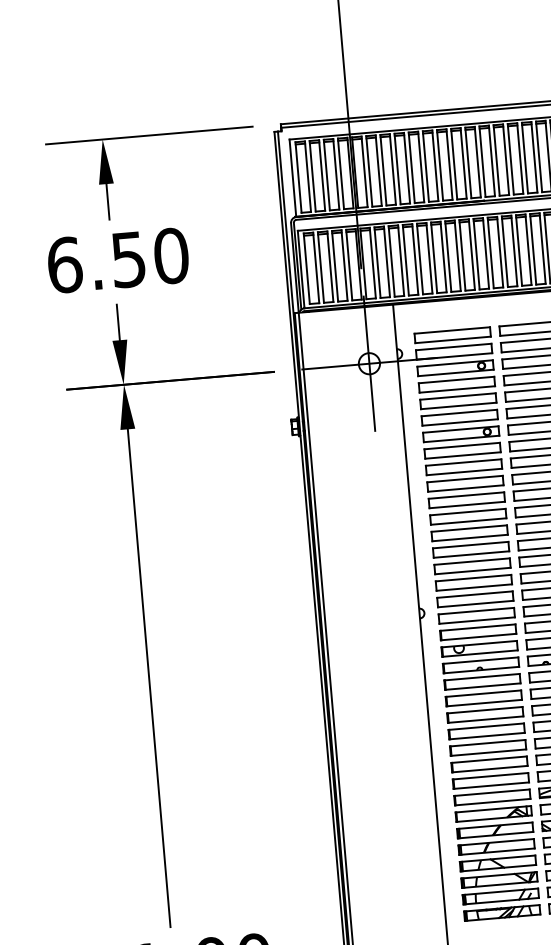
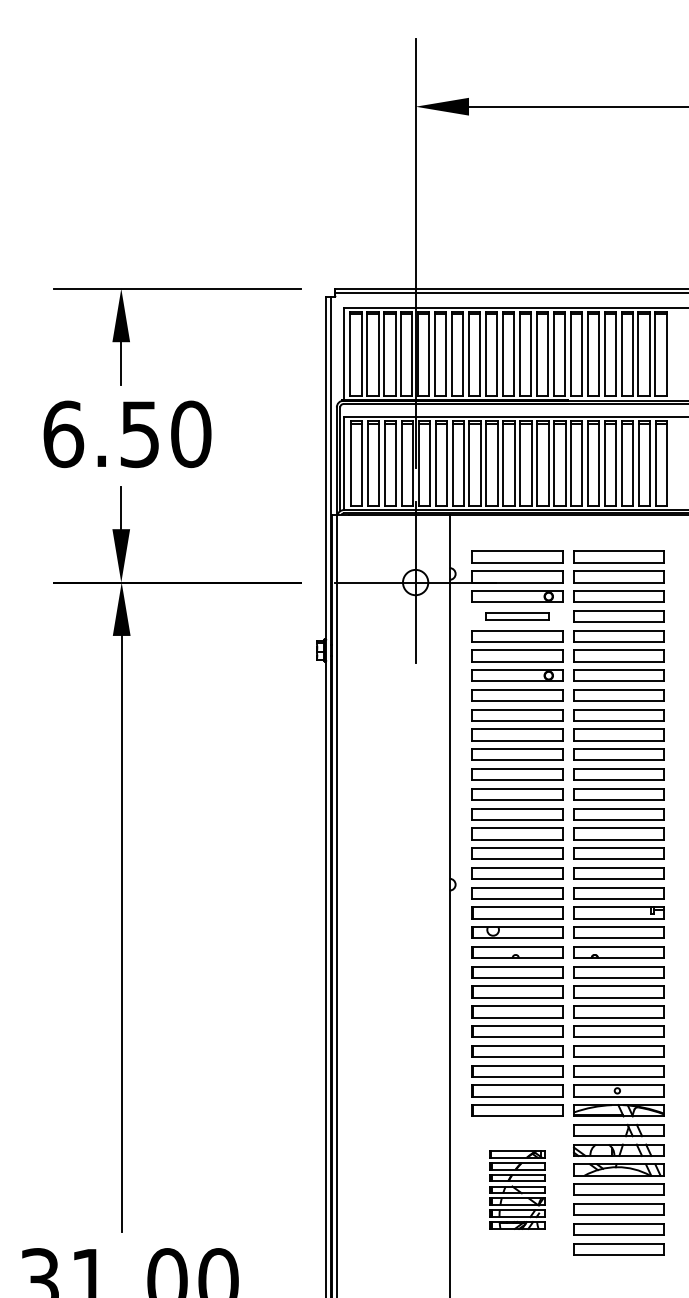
part: (456, 384) -> (517, 616), size x0.7
part: (497, 863) -> (517, 1189), size x0.6

